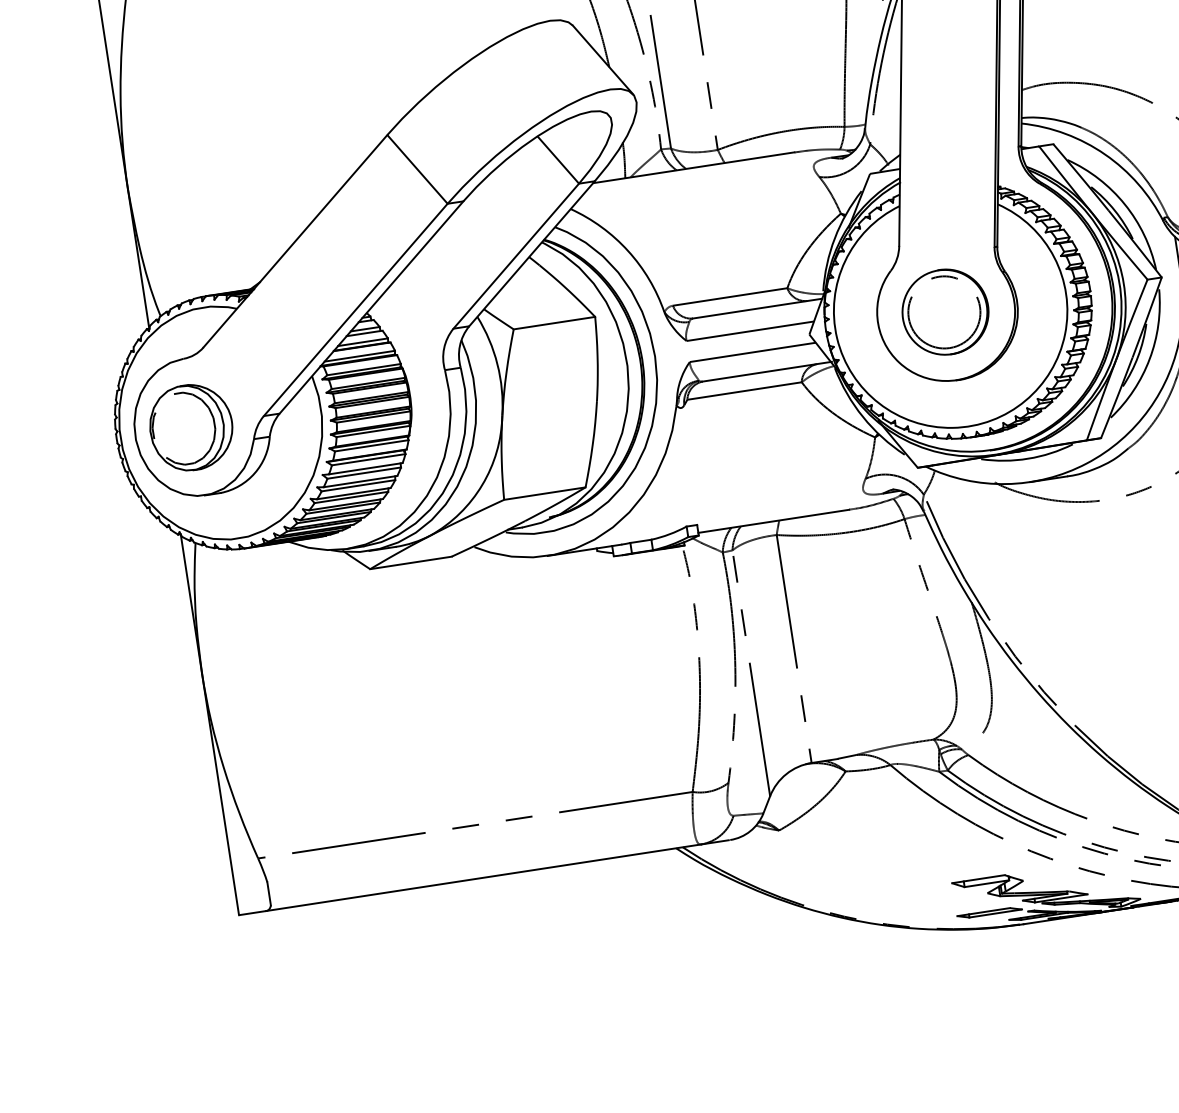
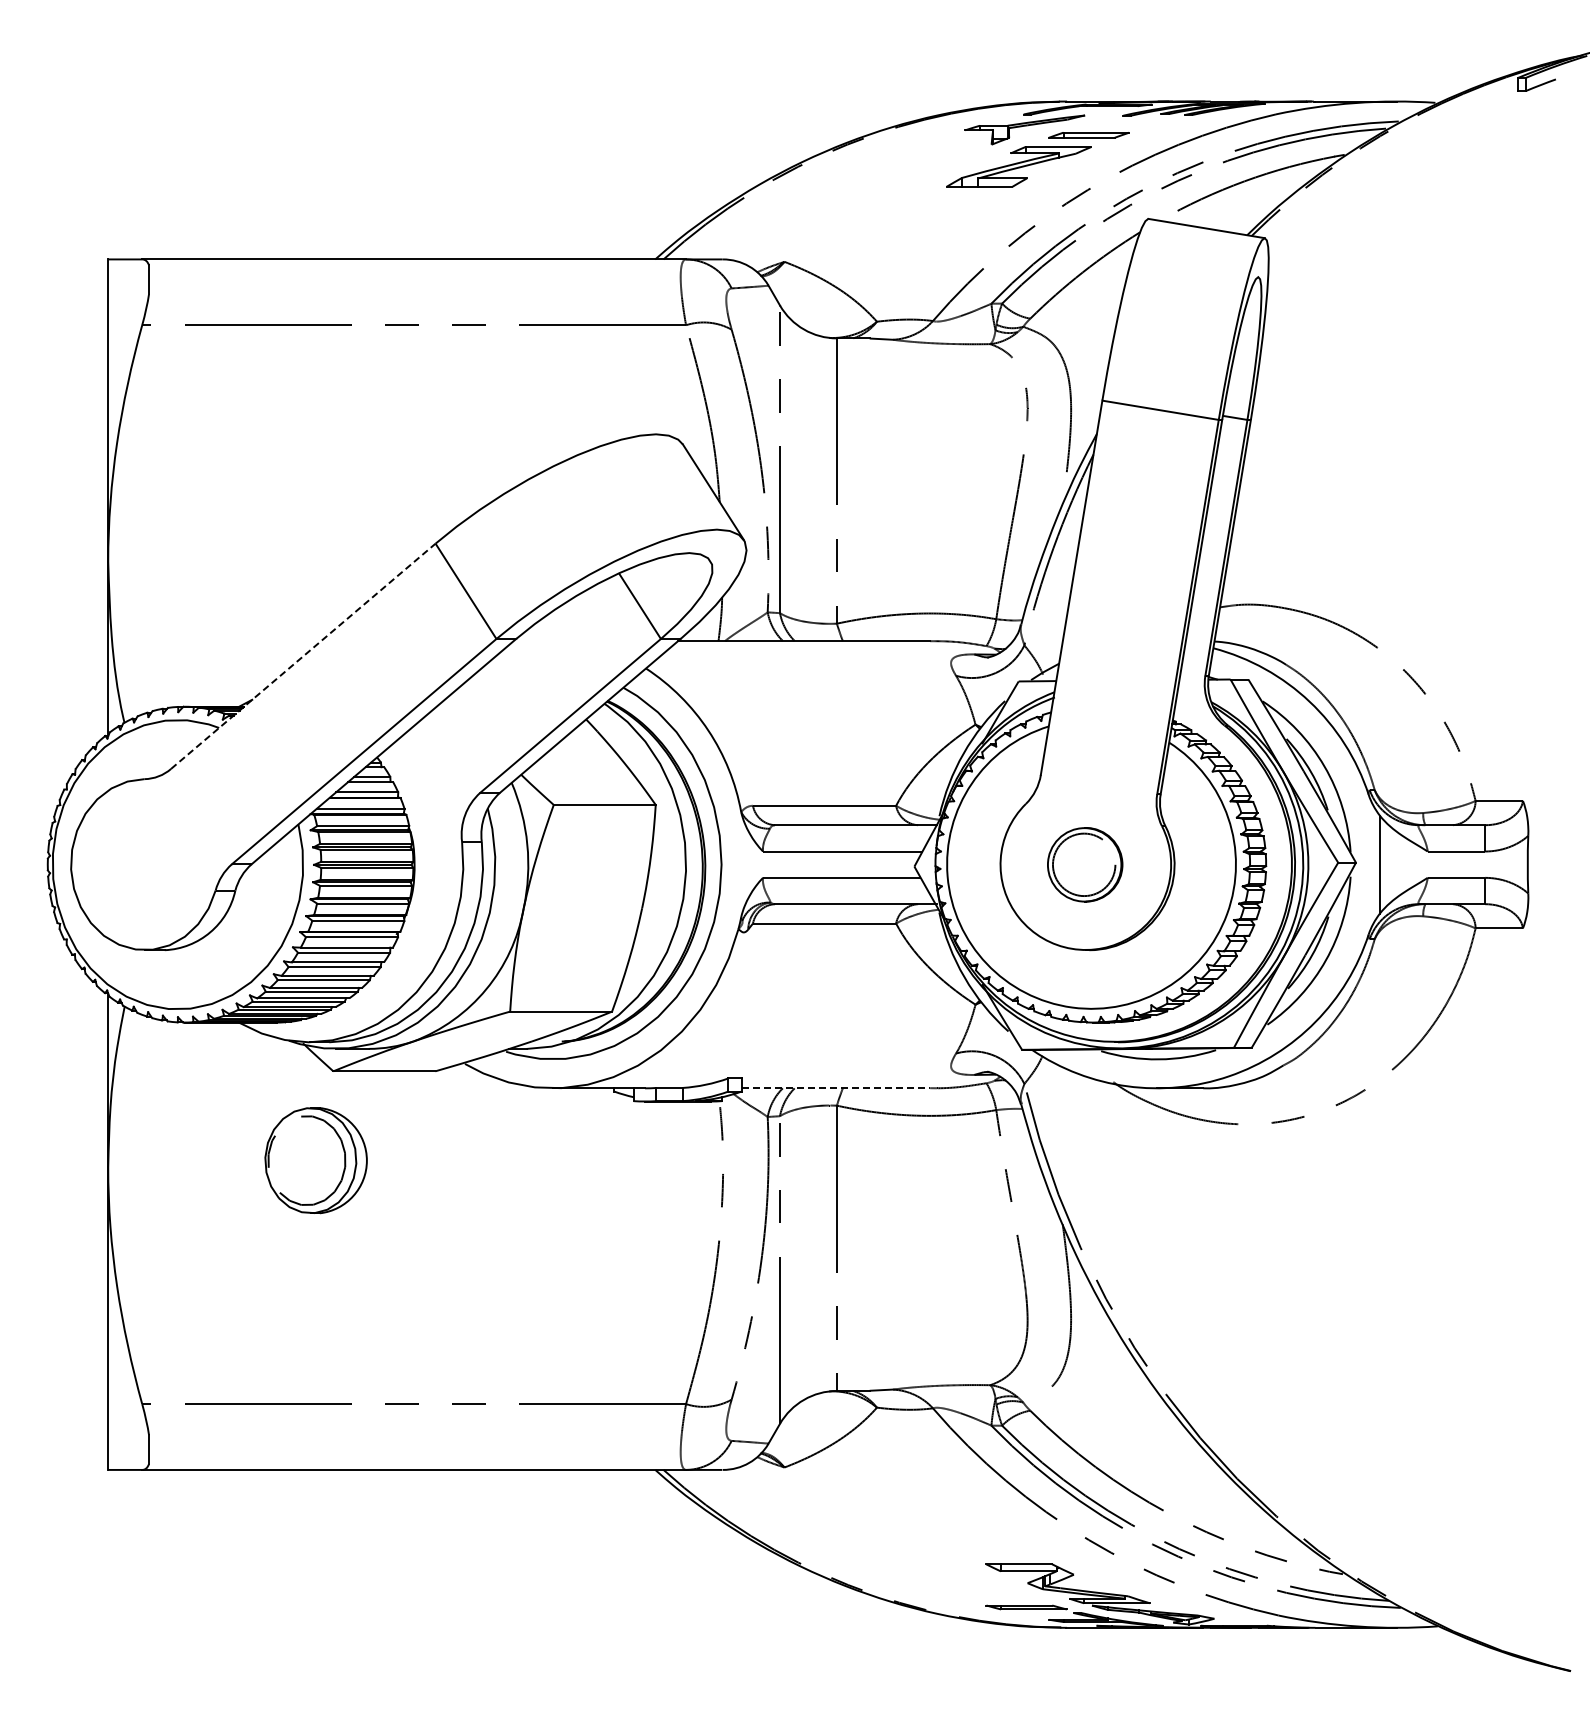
line: (295, 241) -> (303, 656), solid -> dashed
part: (945, 311) -> (1085, 864), size x0.7
part: (190, 427) -> (315, 1160), moved
line: (774, 521) -> (836, 1088), solid -> dashed

